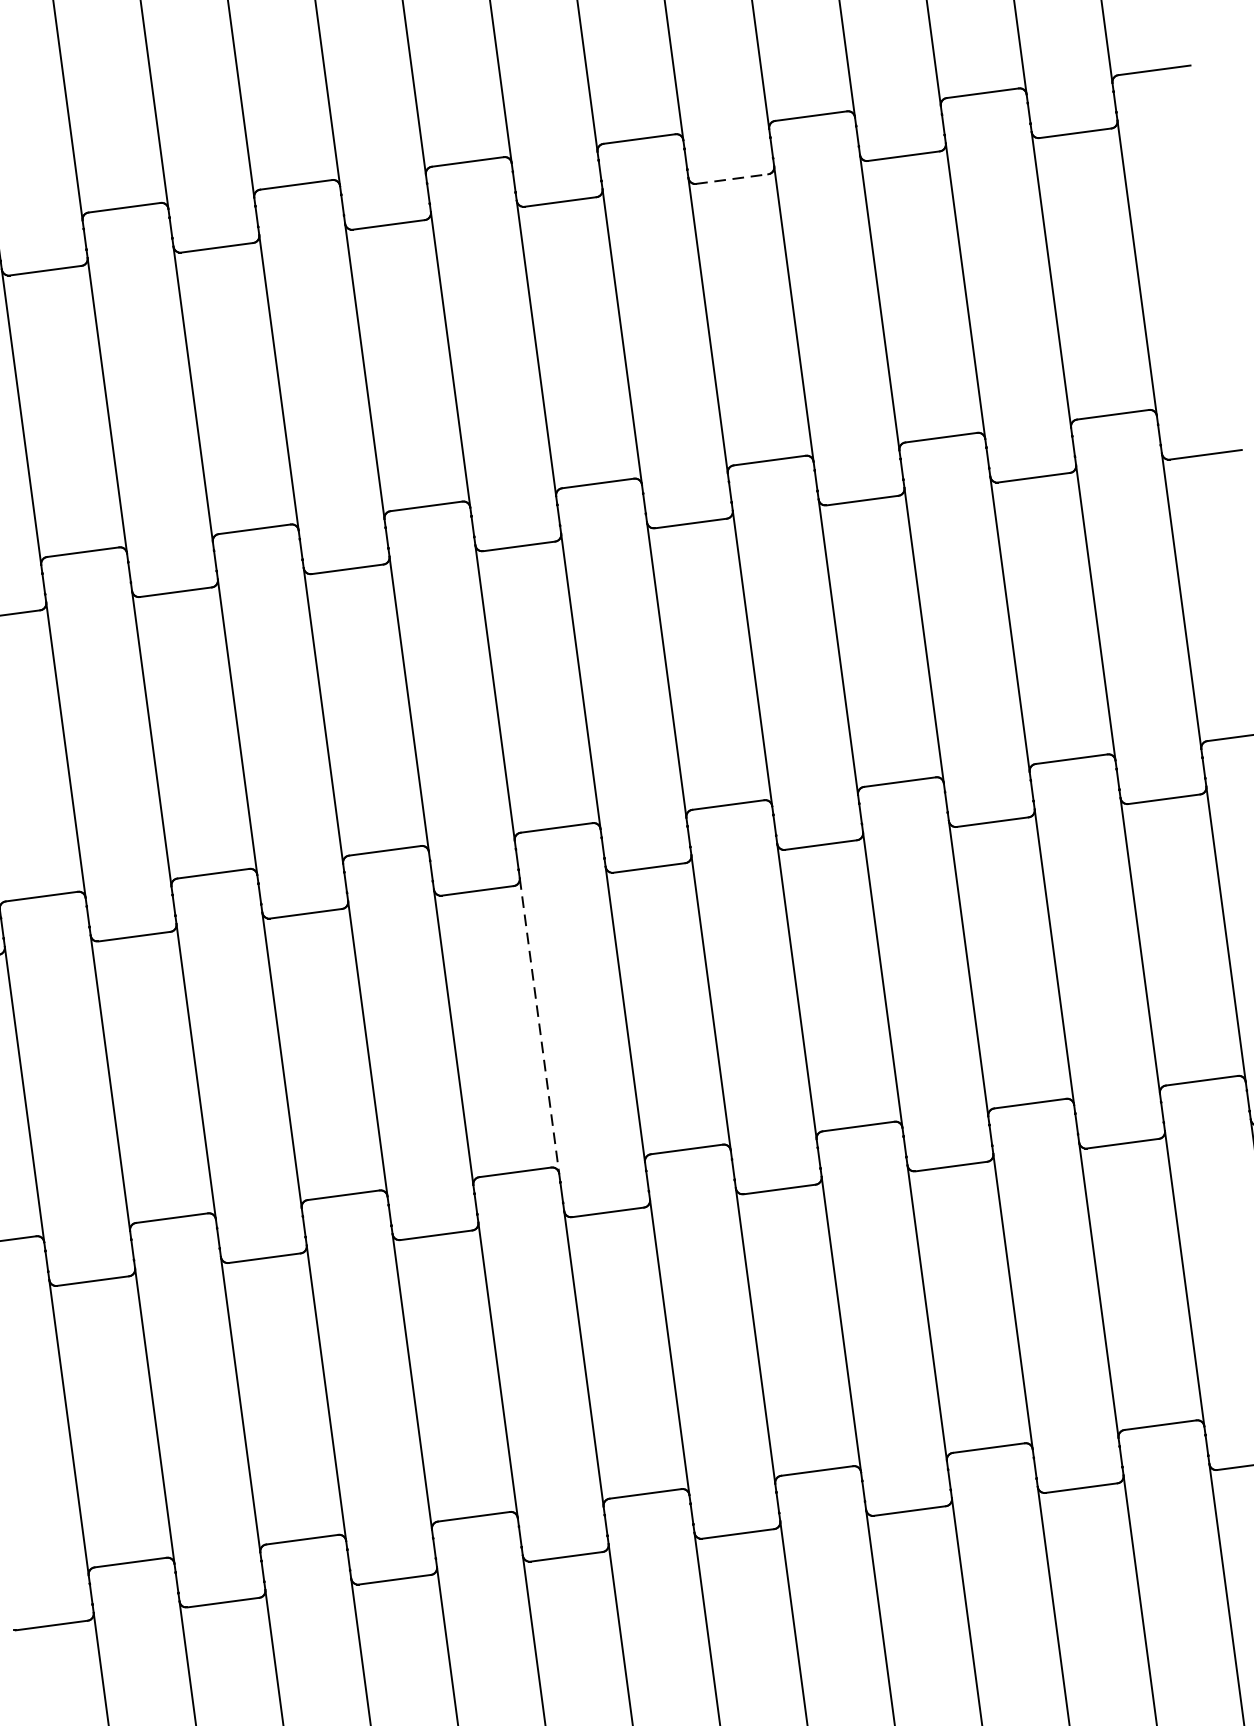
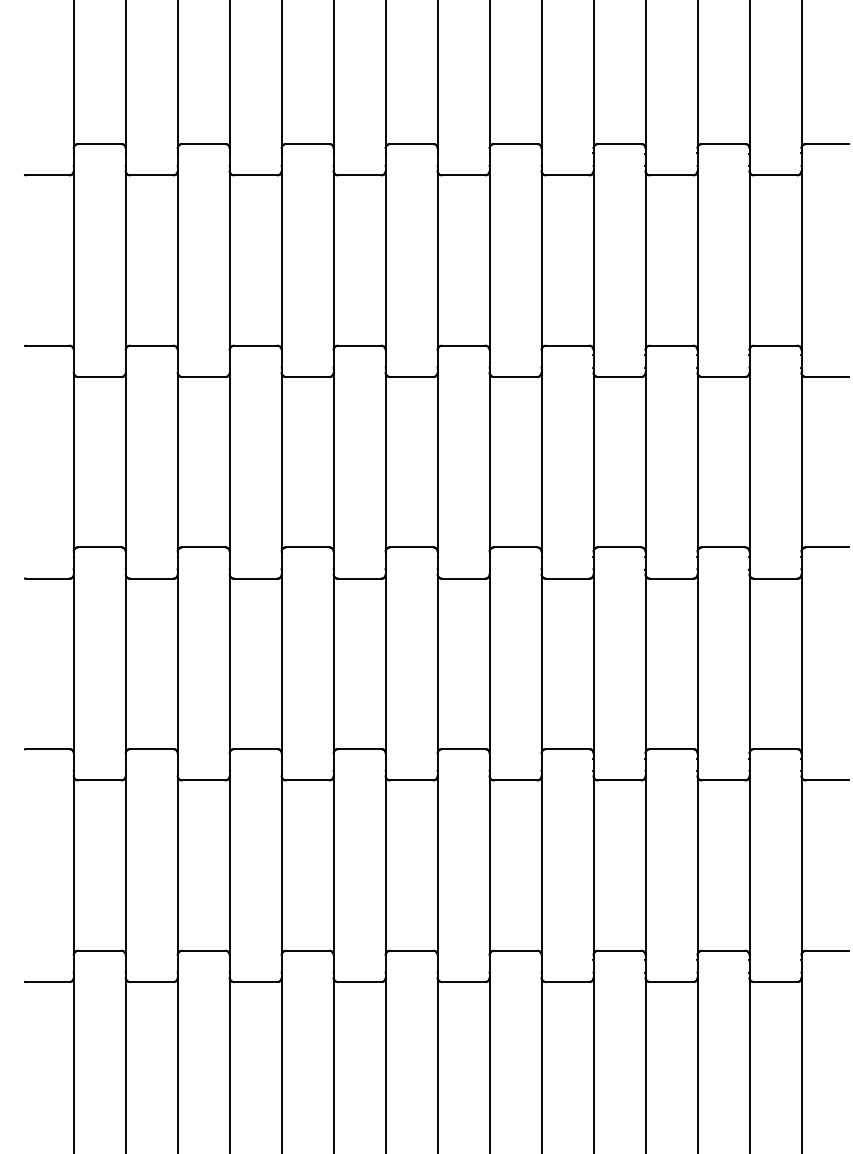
line: (732, 179) -> (567, 175), dashed -> solid
line: (539, 1026) -> (385, 664), dashed -> solid

